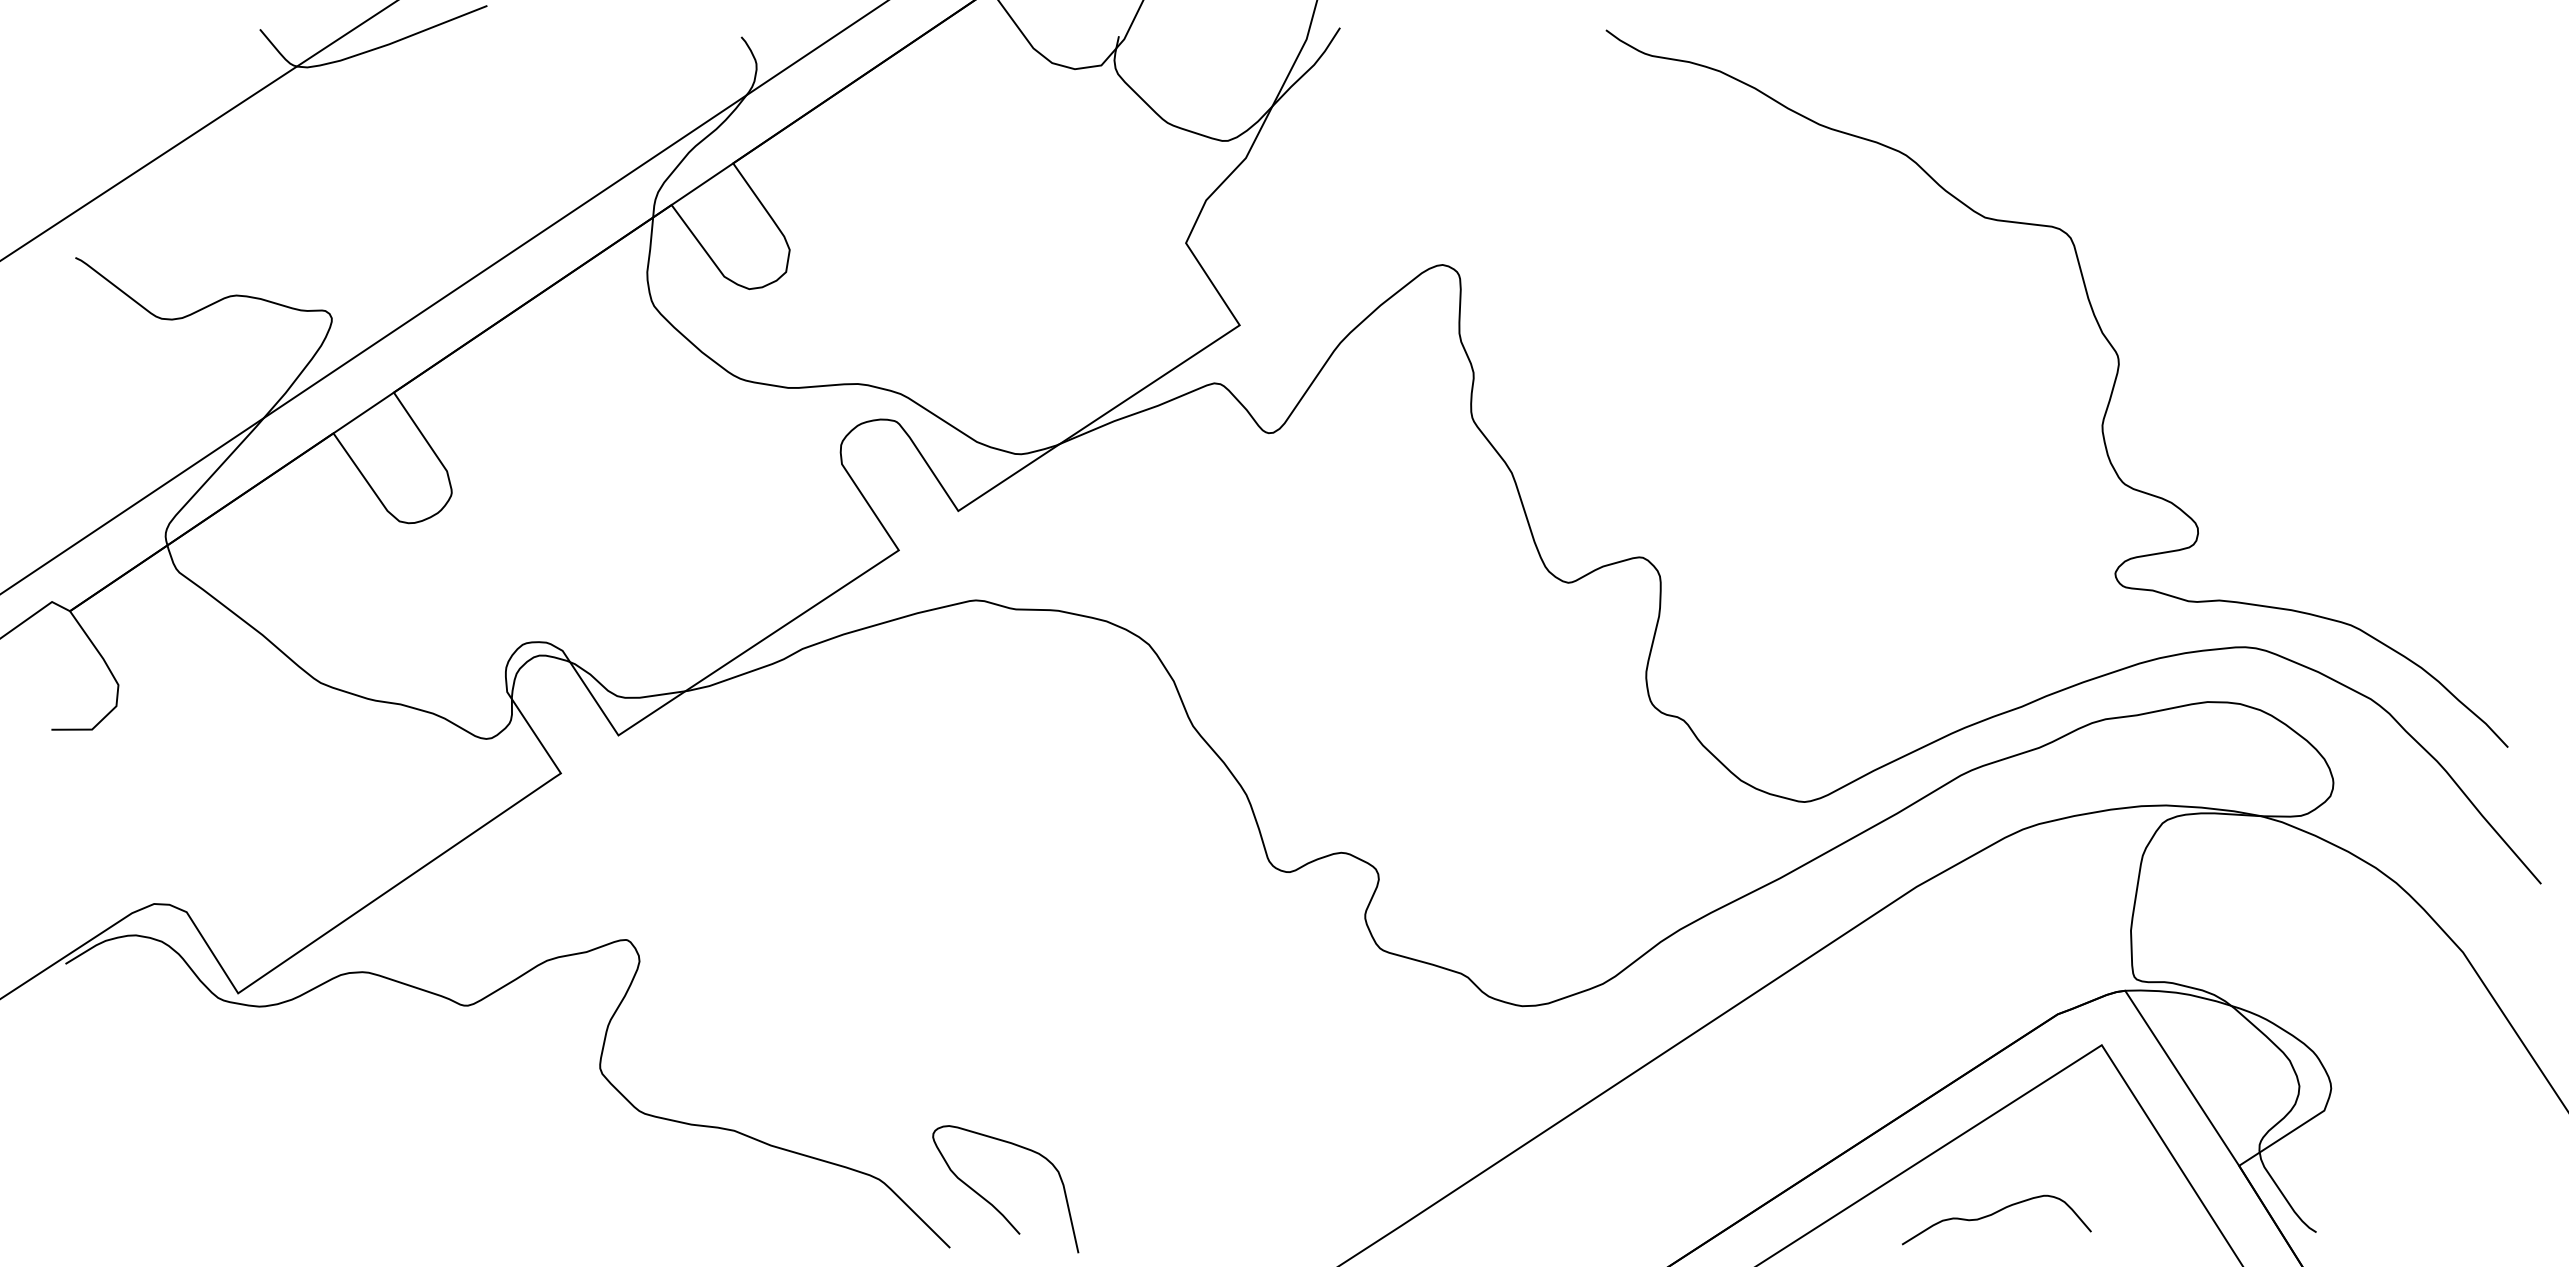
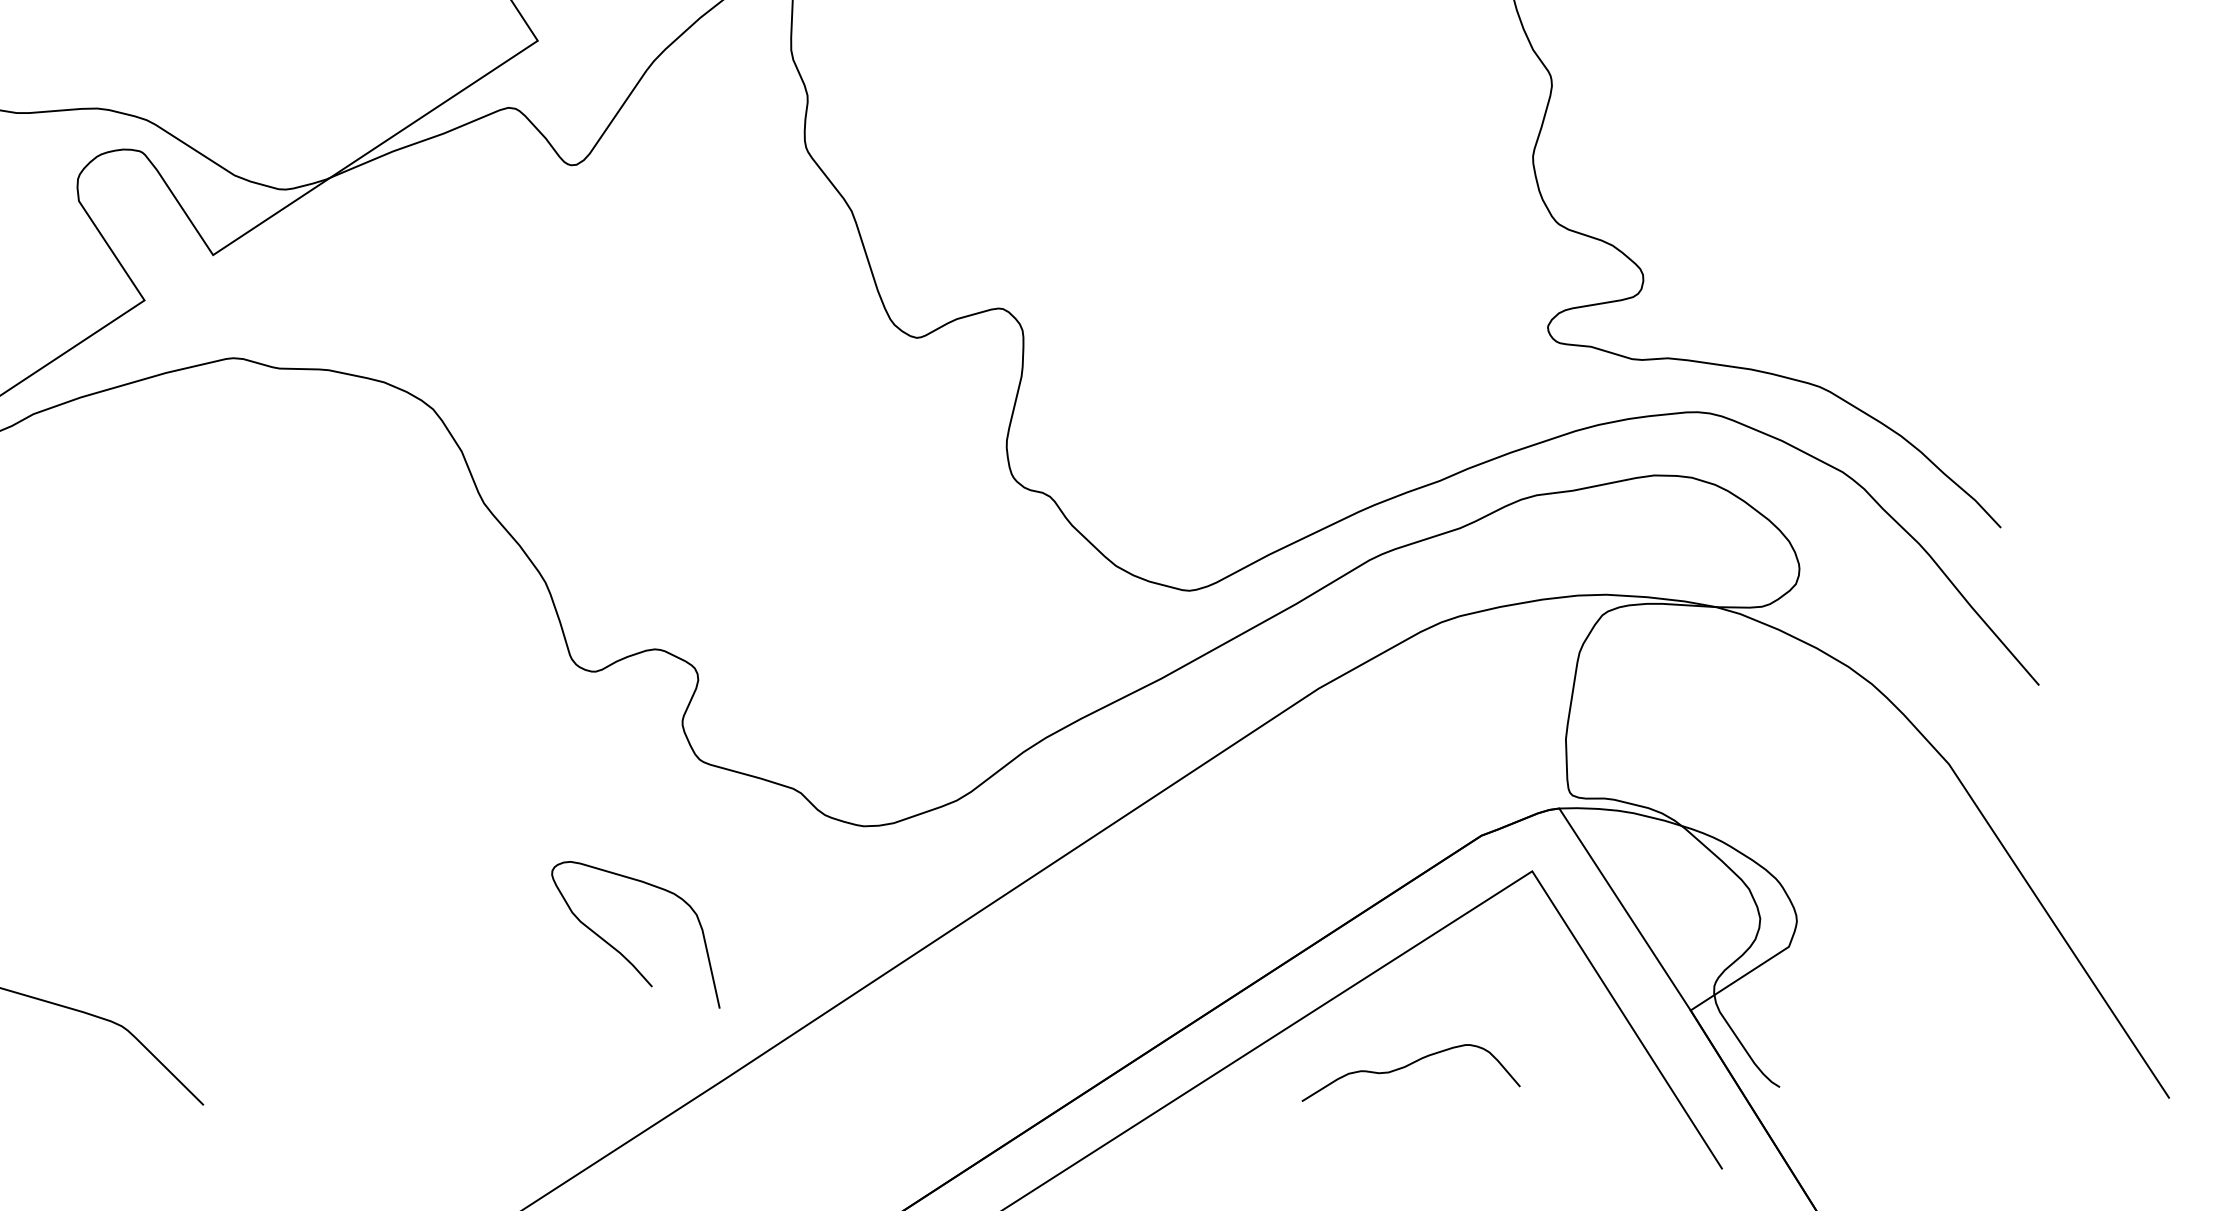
curve: (995, 1206) -> (624, 954), moved

